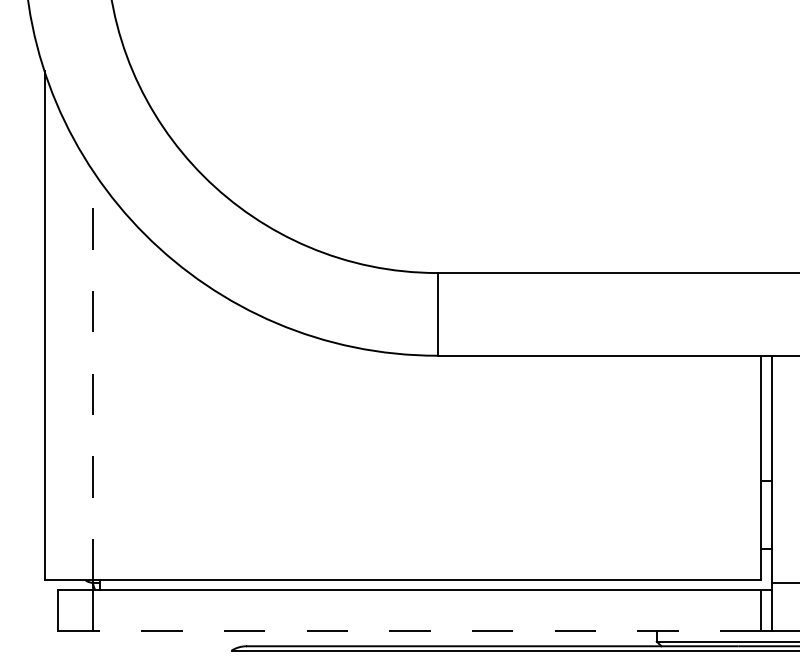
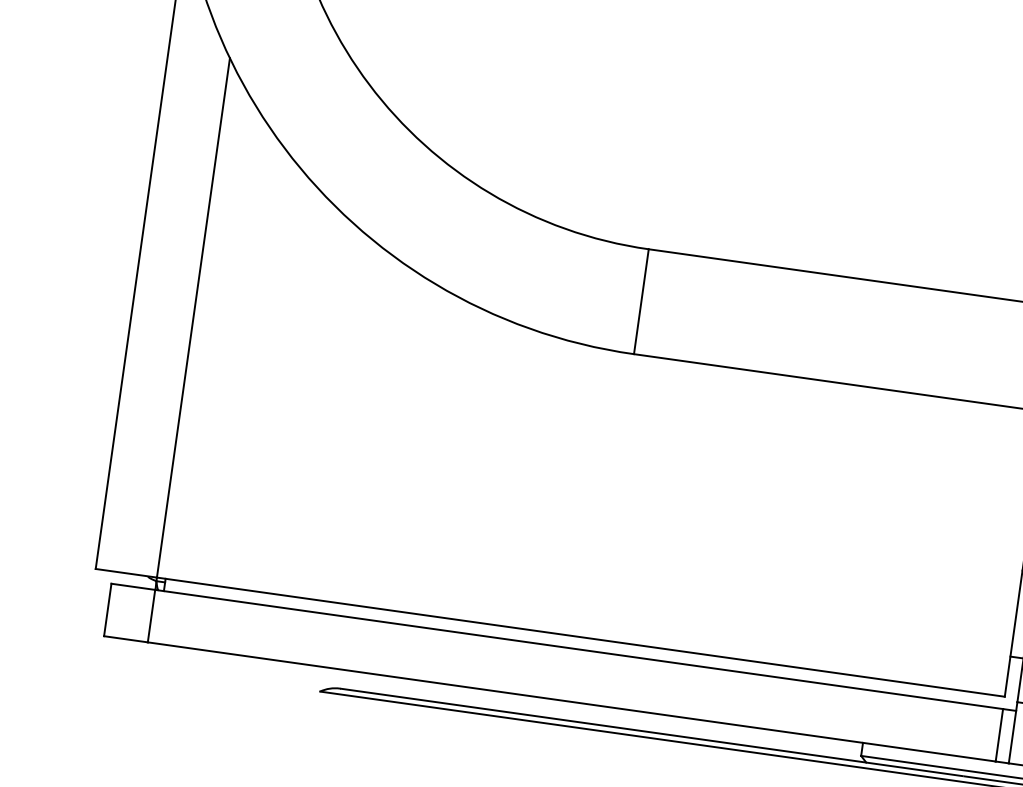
line: (92, 375) -> (192, 317), dashed -> solid
line: (426, 631) -> (570, 701), dashed -> solid

